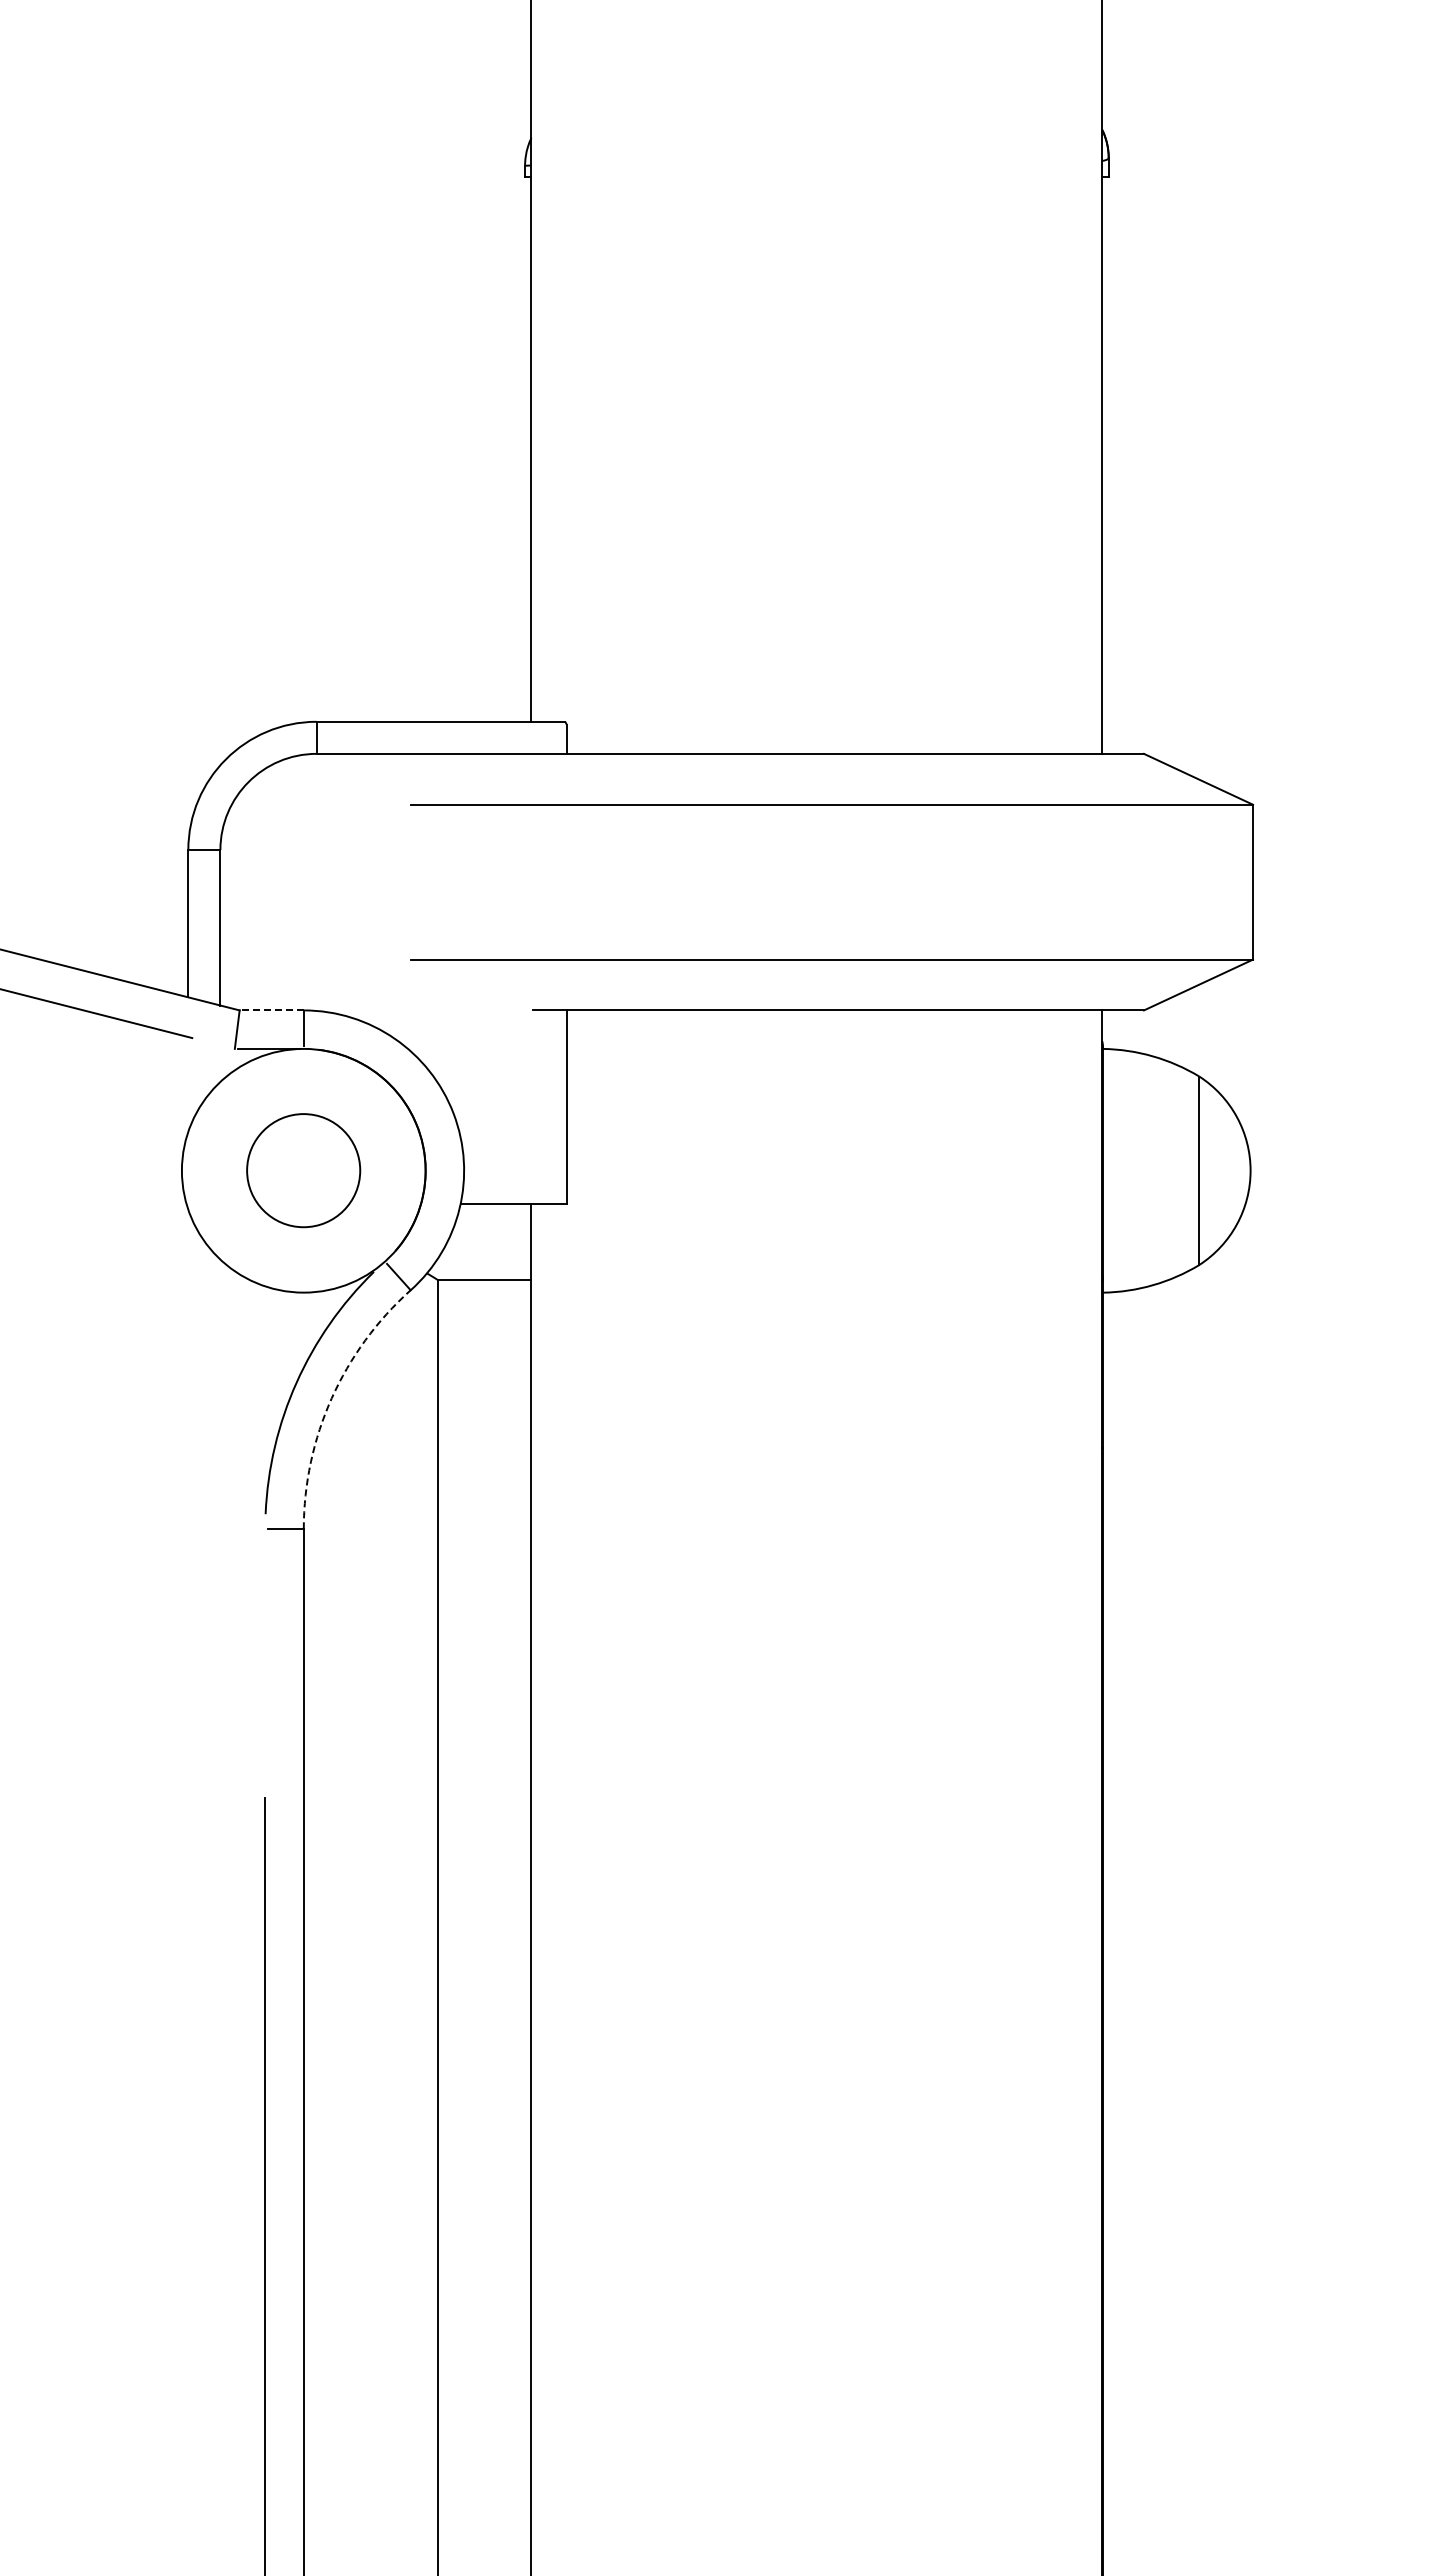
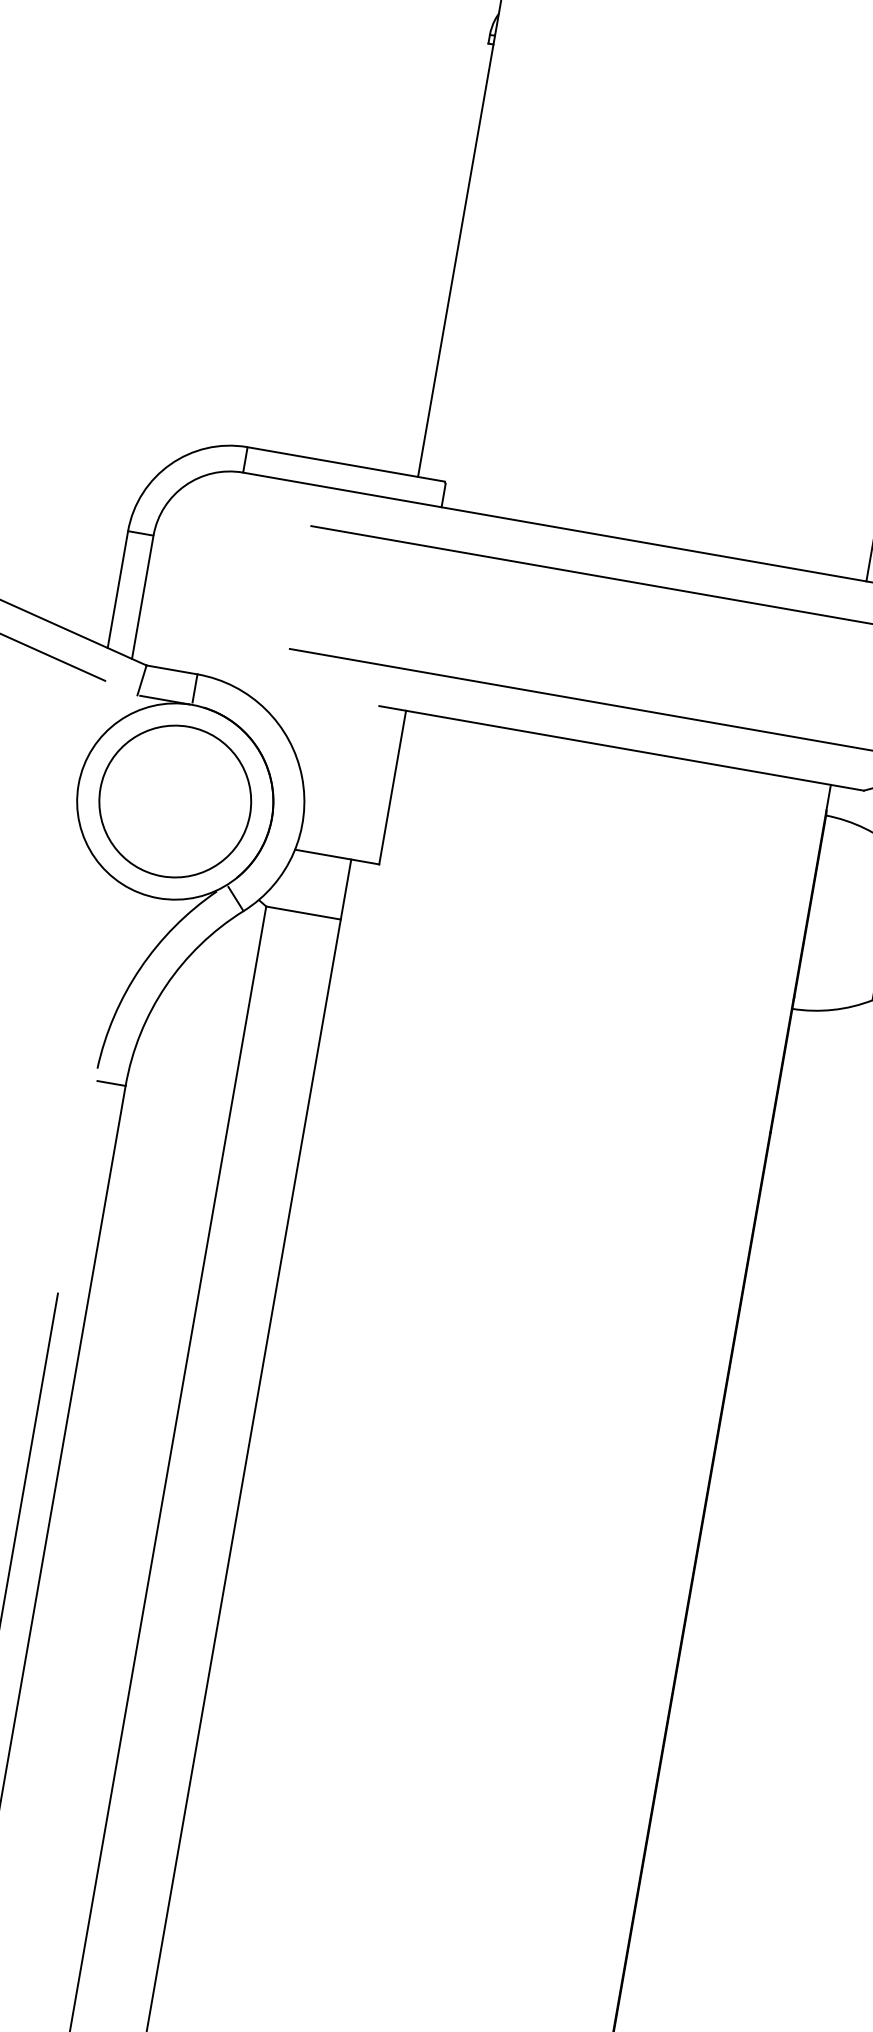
line: (271, 1010) -> (171, 669), dashed -> solid
circle: (303, 1170) -> (175, 801), size x1.67
arc: (331, 1398) -> (165, 986), dashed -> solid

